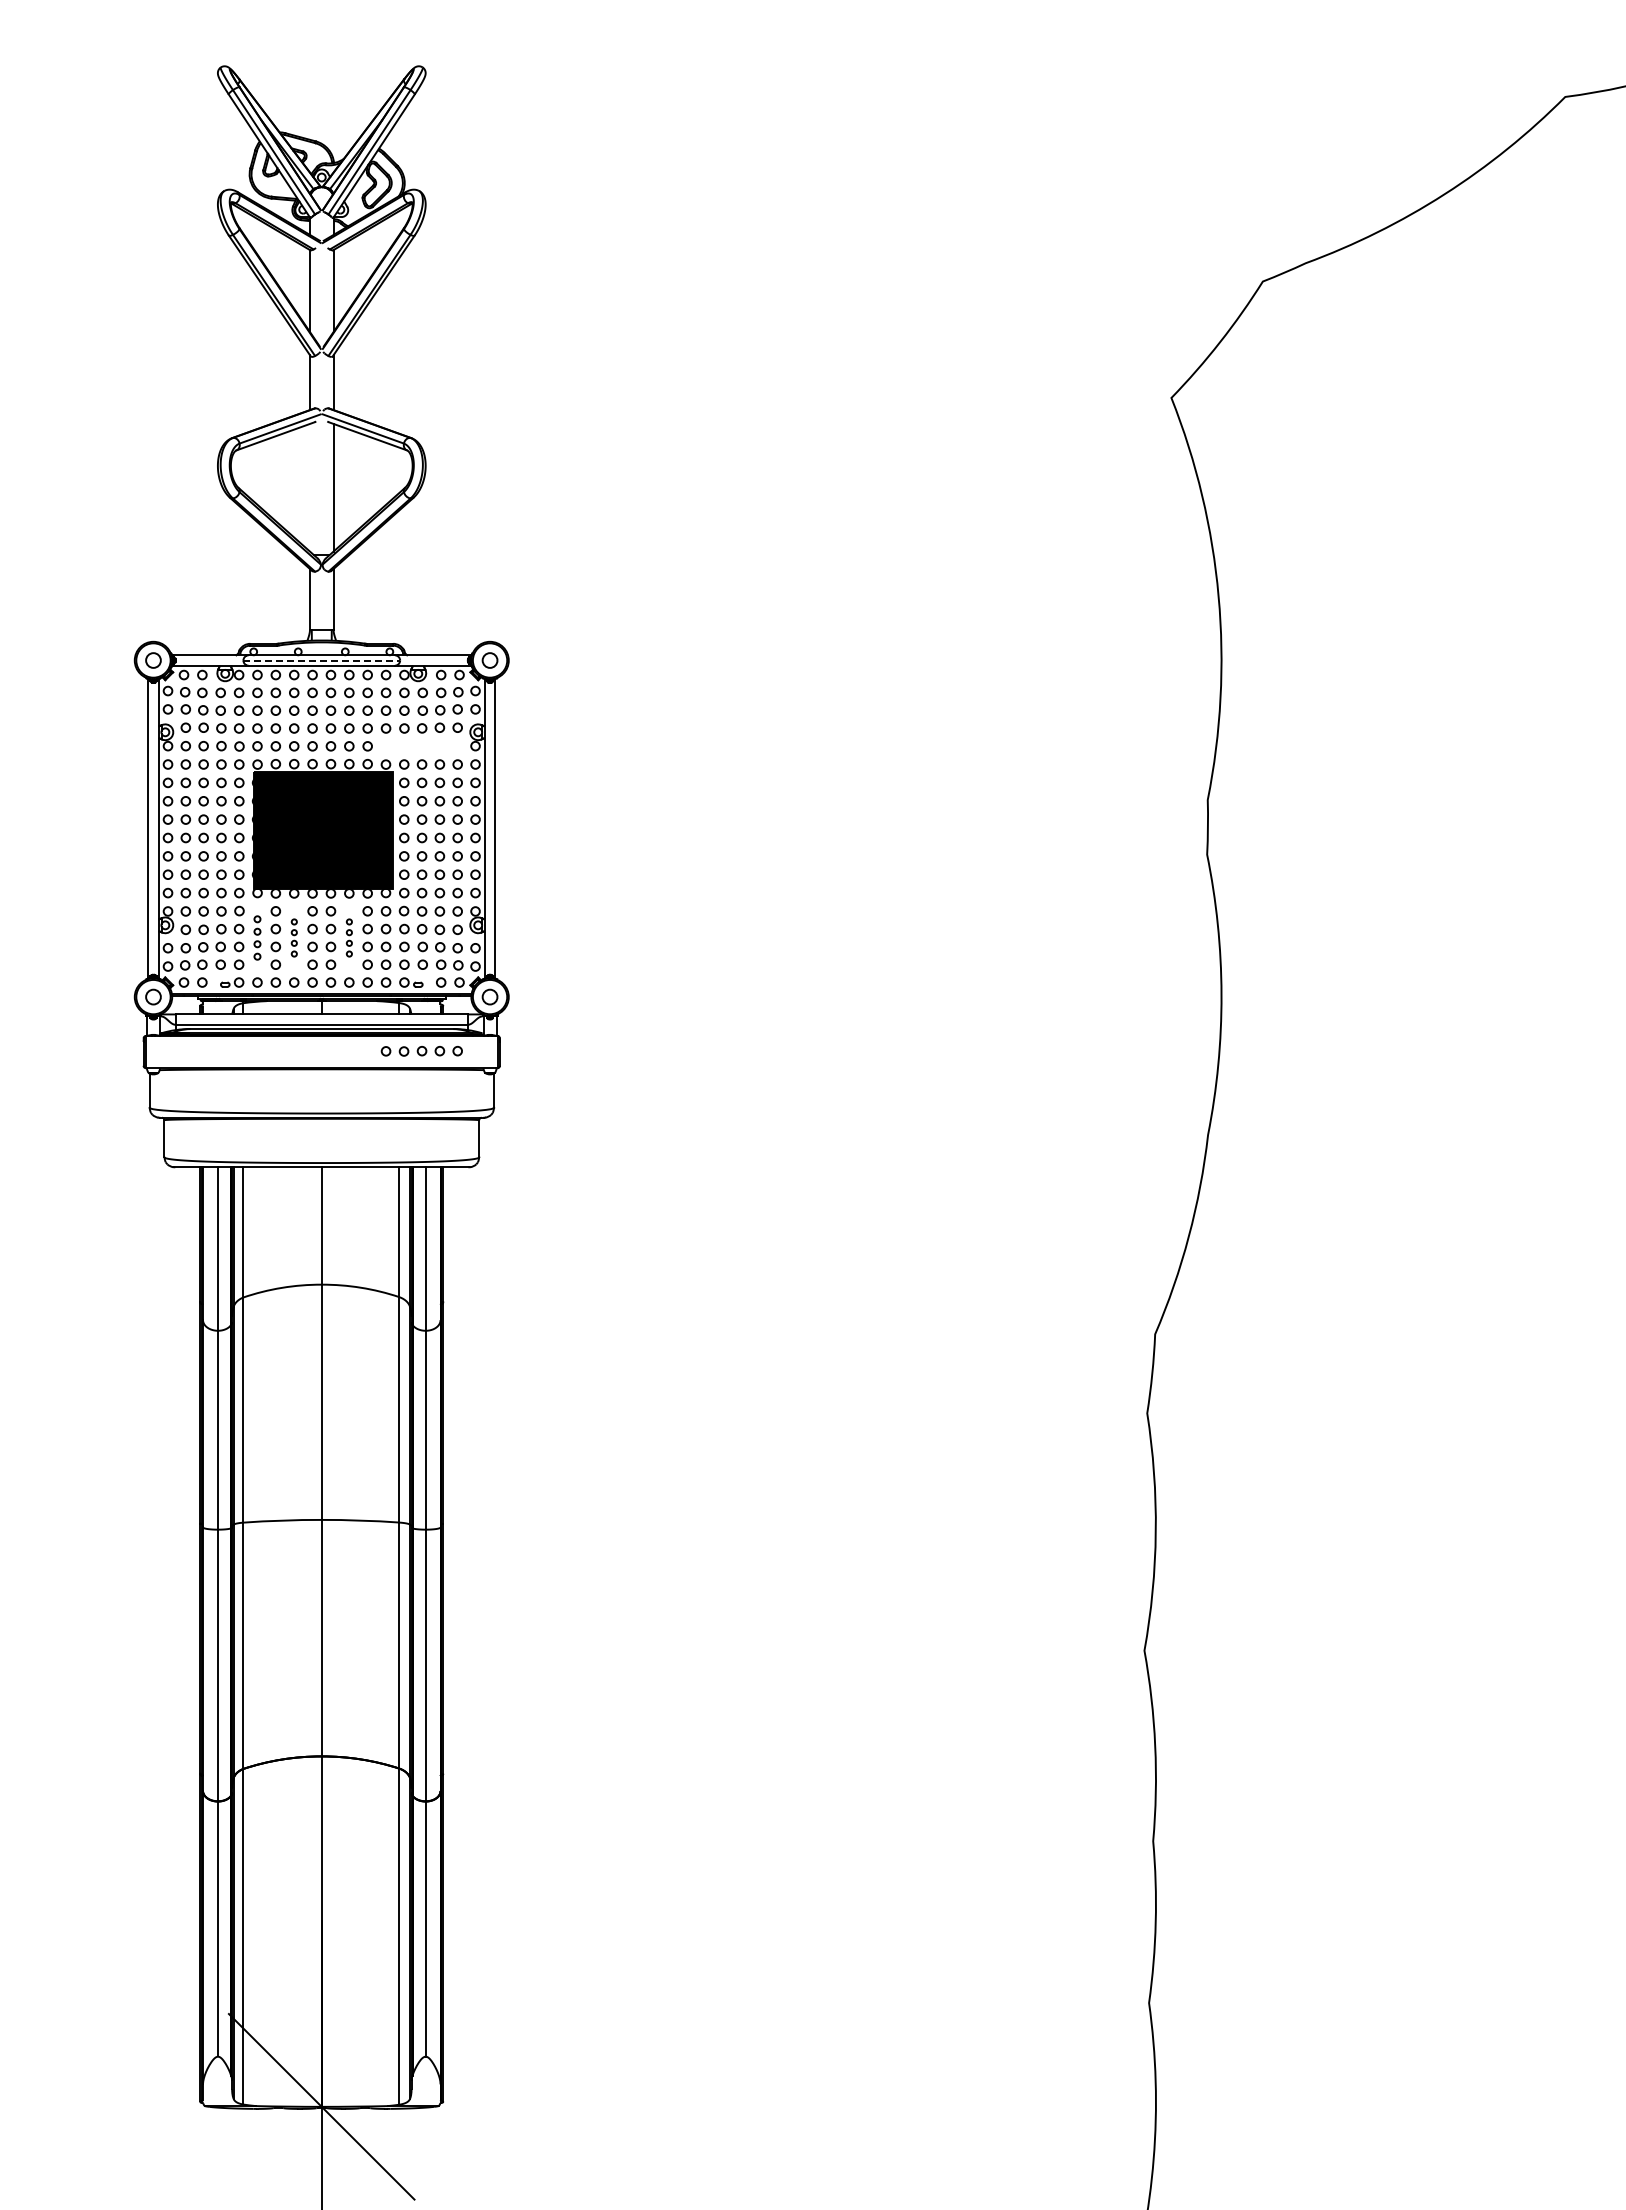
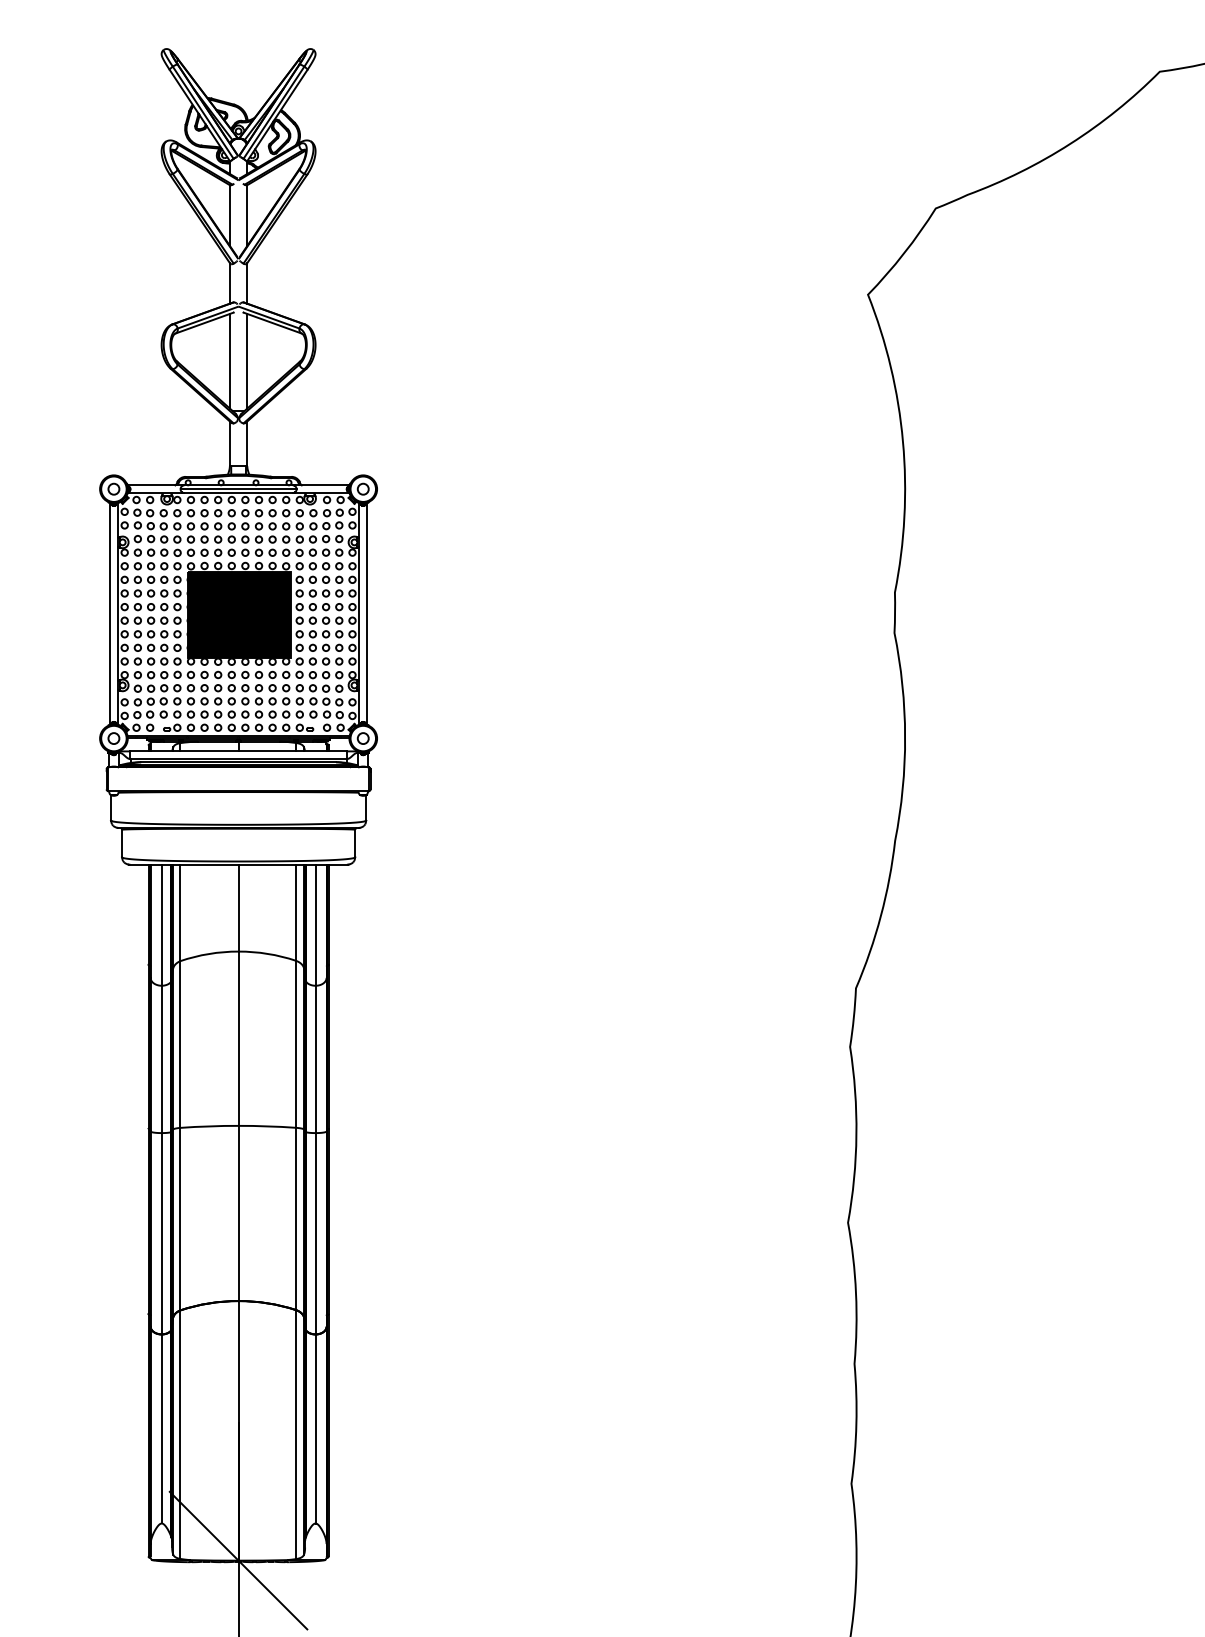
line: (310, 487) -> (230, 361), added
line: (322, 660) -> (239, 489), dashed -> solid
part: (257, 937) -> (190, 694), size x1.43
part: (294, 937) -> (218, 694), size x1.67
part: (349, 937) -> (259, 694), size x1.67
part: (421, 1051) -> (312, 552), moved

